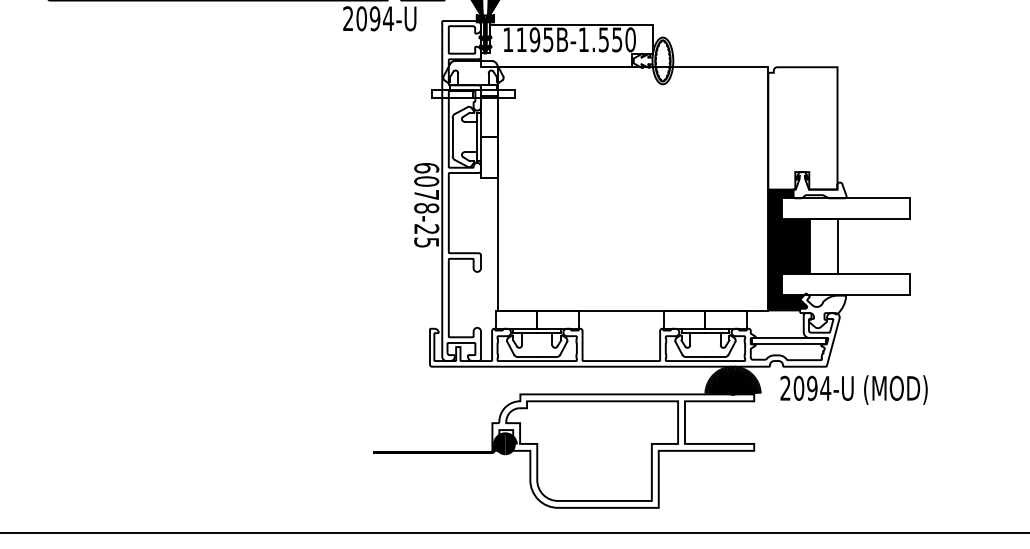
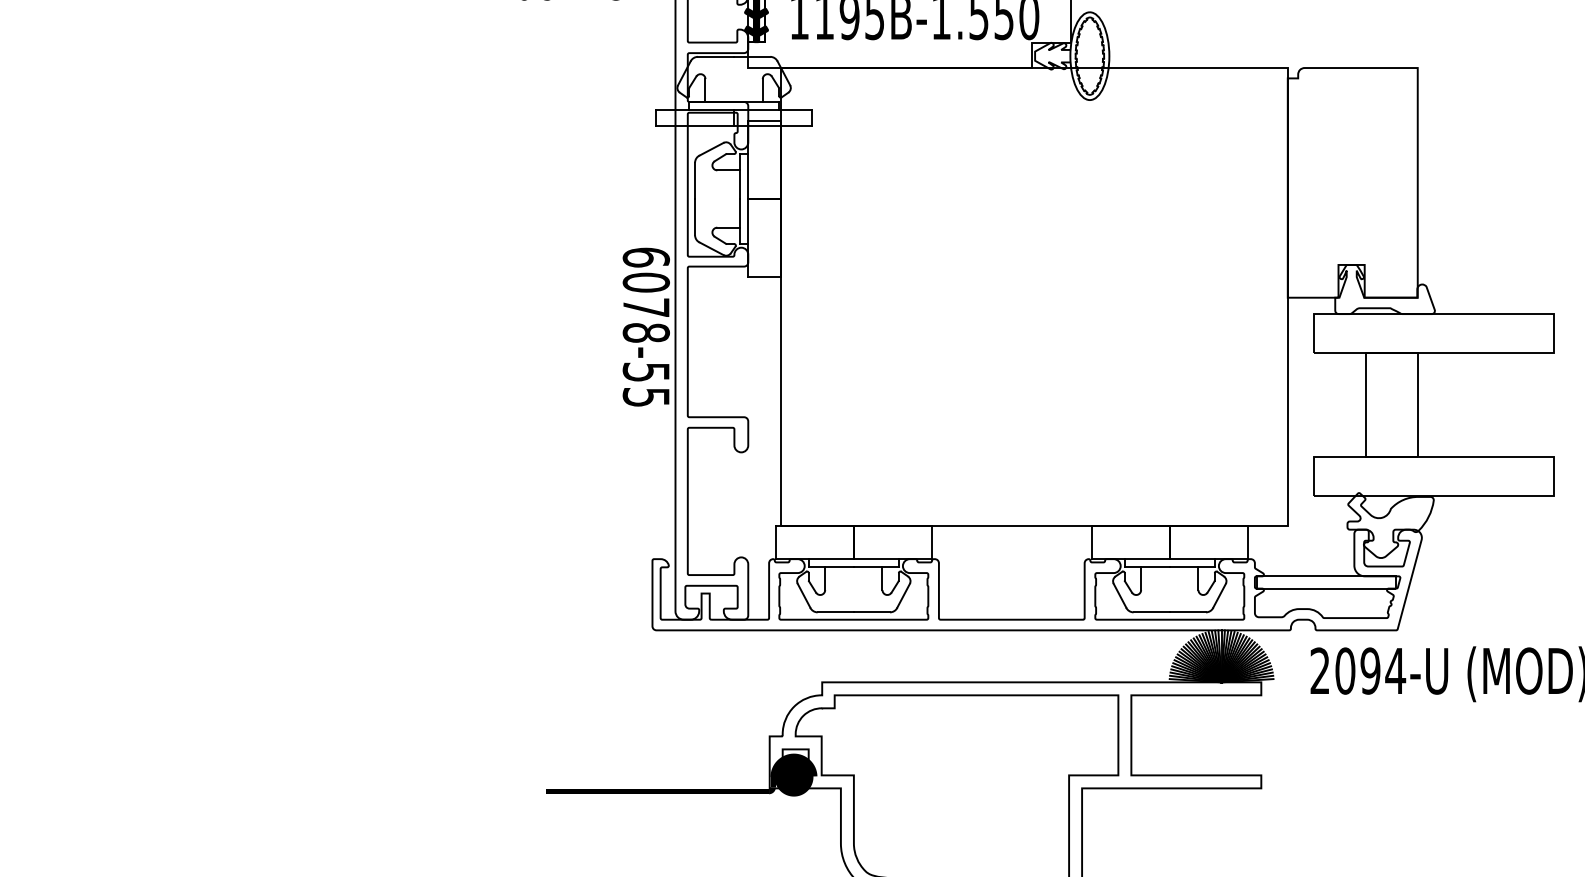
text: (426, 229) -> (645, 372), 6078-25 -> 6078-55
fill: (788, 250) -> (1325, 412), removed

